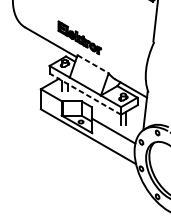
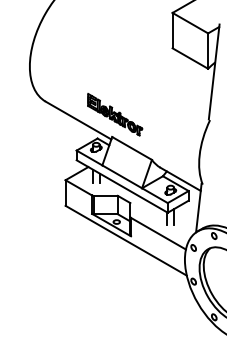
line: (93, 64) -> (132, 148), dashed -> solid
line: (85, 94) -> (122, 186), dashed -> solid

